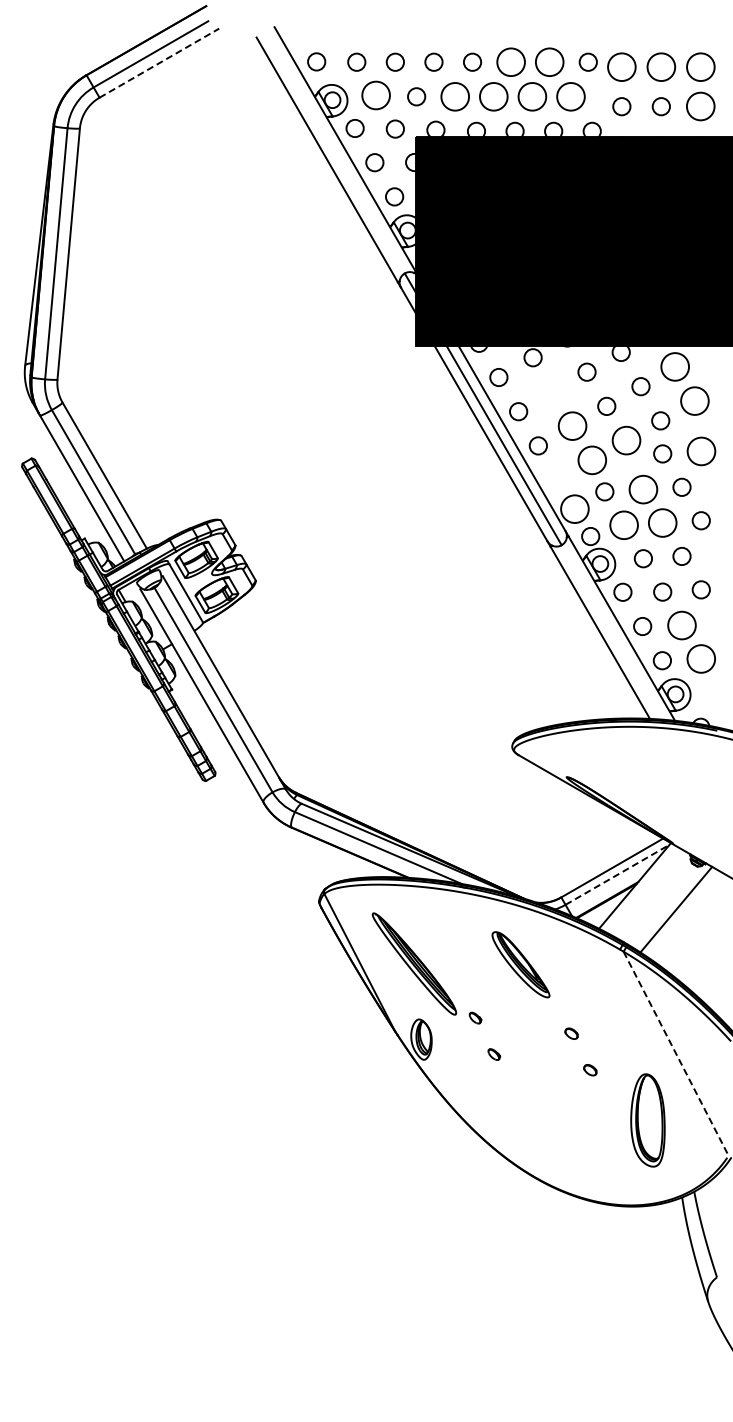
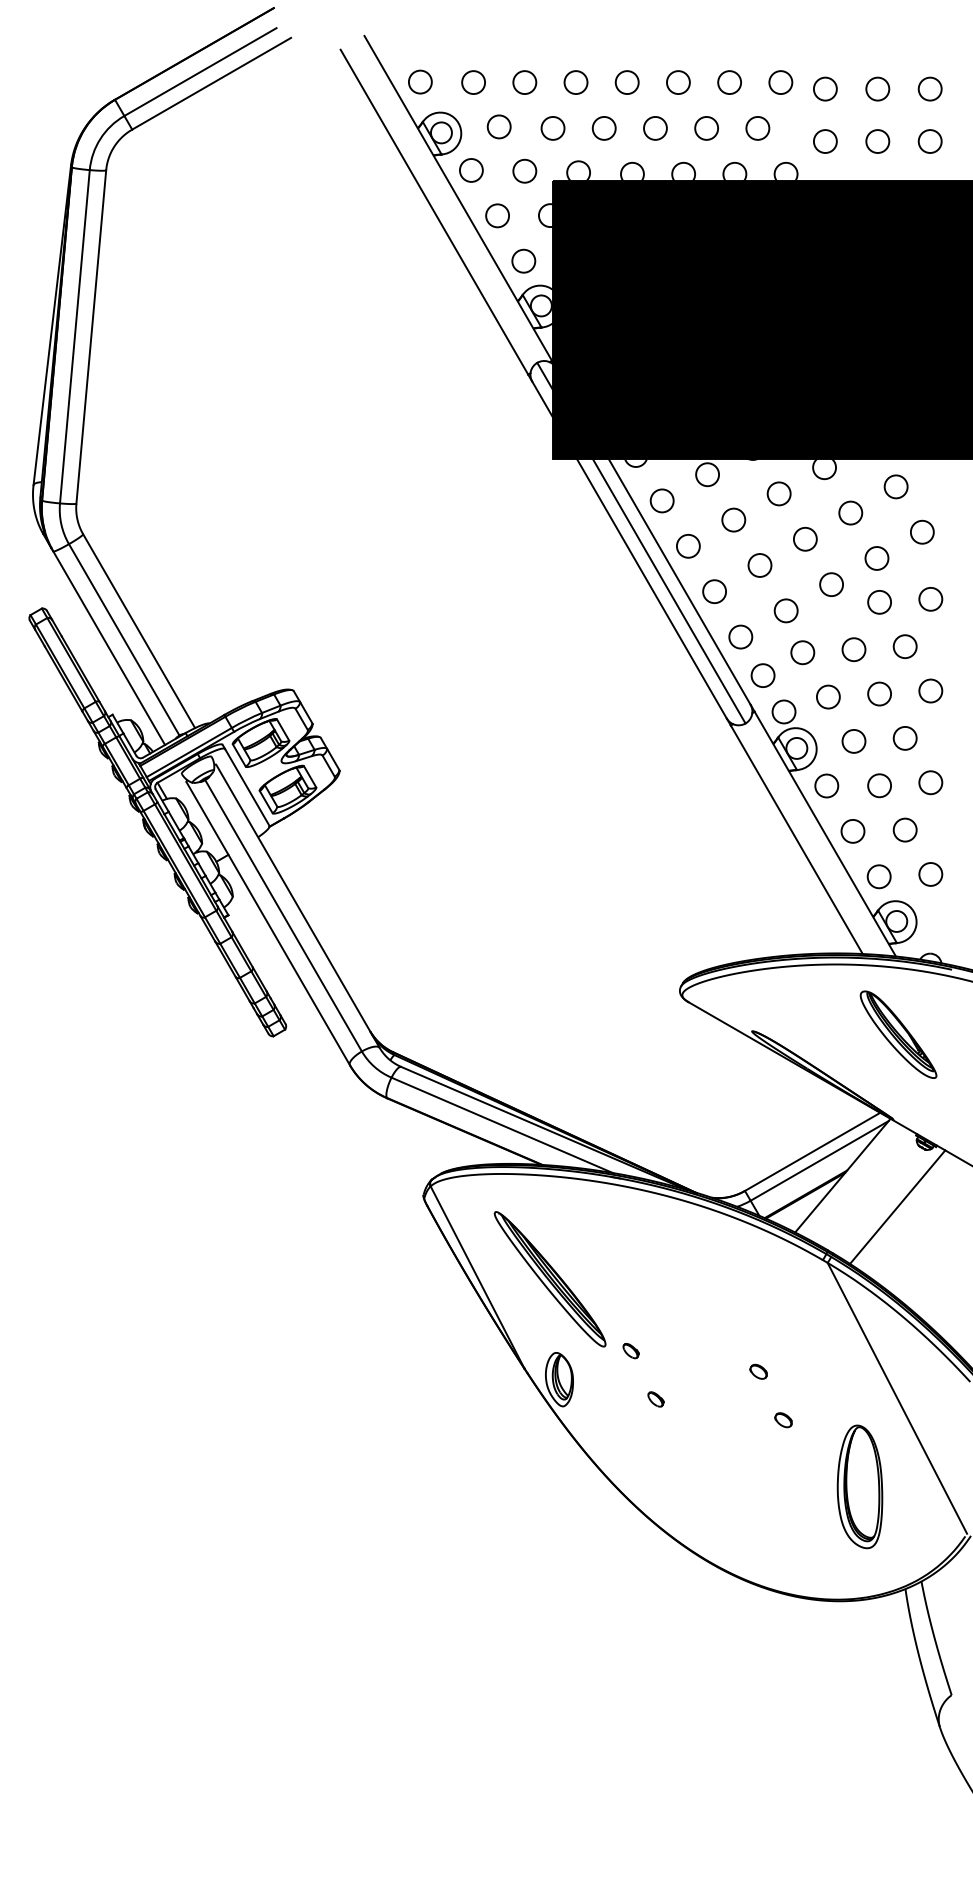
circle: (510, 61) -> (677, 81), size x0.62
circle: (549, 61) -> (729, 81), size x0.62
line: (159, 62) -> (211, 82), dashed -> solid
circle: (621, 66) -> (824, 88), size x0.62
circle: (661, 66) -> (877, 88), size x0.62
circle: (700, 66) -> (929, 88), size x0.62
circle: (375, 95) -> (498, 126), size x0.62
circle: (454, 96) -> (603, 127), size x0.62
circle: (493, 96) -> (655, 127), size x0.62
circle: (532, 96) -> (706, 127), size x0.62
circle: (570, 96) -> (757, 127), size x0.62
circle: (700, 106) -> (929, 141), size x0.62
circle: (674, 366) -> (895, 486), size x0.62
circle: (552, 391) -> (733, 519), added
circle: (694, 400) -> (921, 531), size x0.62
circle: (572, 425) -> (759, 564), size x0.62
circle: (626, 440) -> (831, 584), size x0.62
circle: (700, 451) -> (929, 599), size x0.62
circle: (591, 459) -> (785, 609), size x0.62
circle: (557, 479) -> (739, 636), added
circle: (643, 489) -> (854, 649), size x0.62
circle: (574, 508) -> (762, 674), size x0.62
circle: (662, 522) -> (879, 693), size x0.62
circle: (623, 524) -> (827, 695), size x0.62
circle: (681, 625) -> (904, 830), size x0.62
circle: (700, 658) -> (929, 873), size x0.62
line: (617, 874) -> (819, 1160), dashed -> solid
part: (520, 964) -> (897, 1034), moved
line: (676, 1053) -> (897, 1398), dashed -> solid

